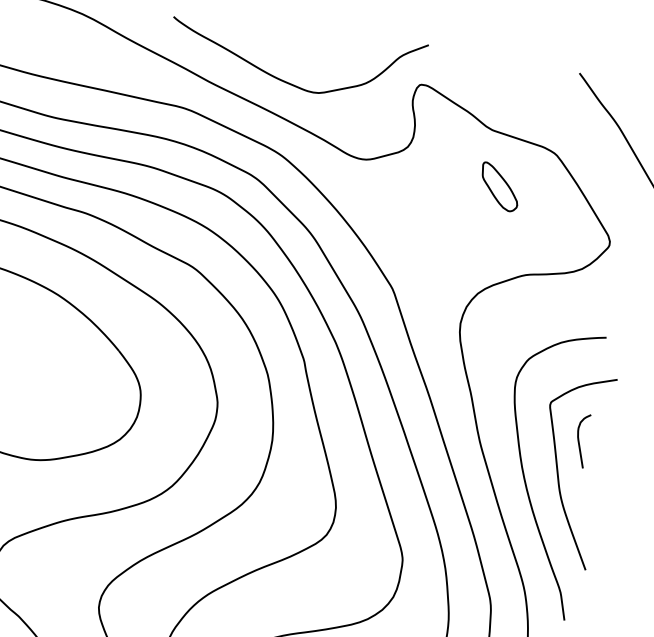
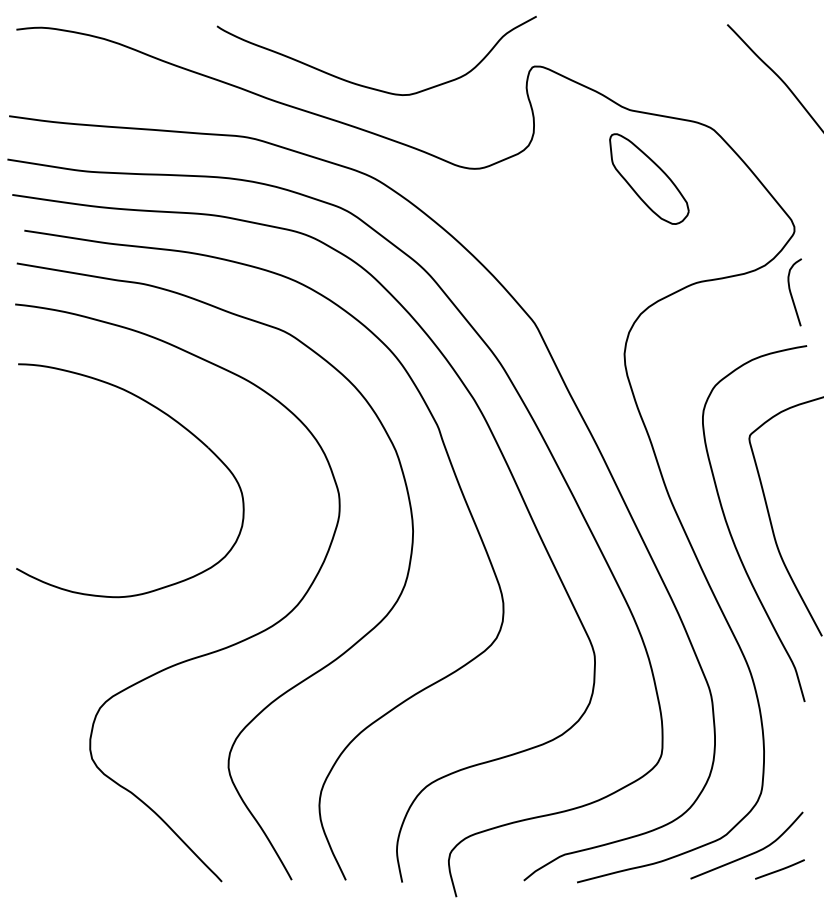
part: (499, 186) -> (648, 178), size x1.6
curve: (579, 440) -> (791, 292), moved

